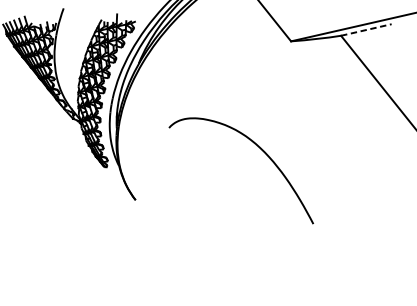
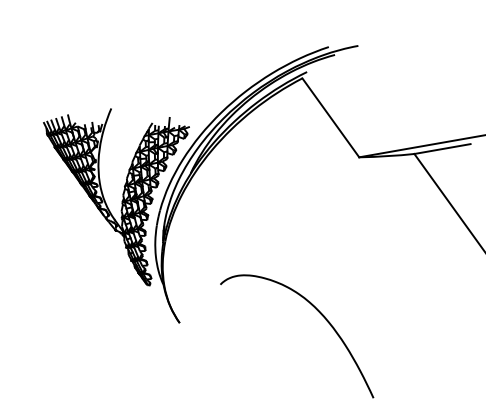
line: (366, 30) -> (442, 149), dashed -> solid
curve: (260, 149) -> (319, 313), moved

